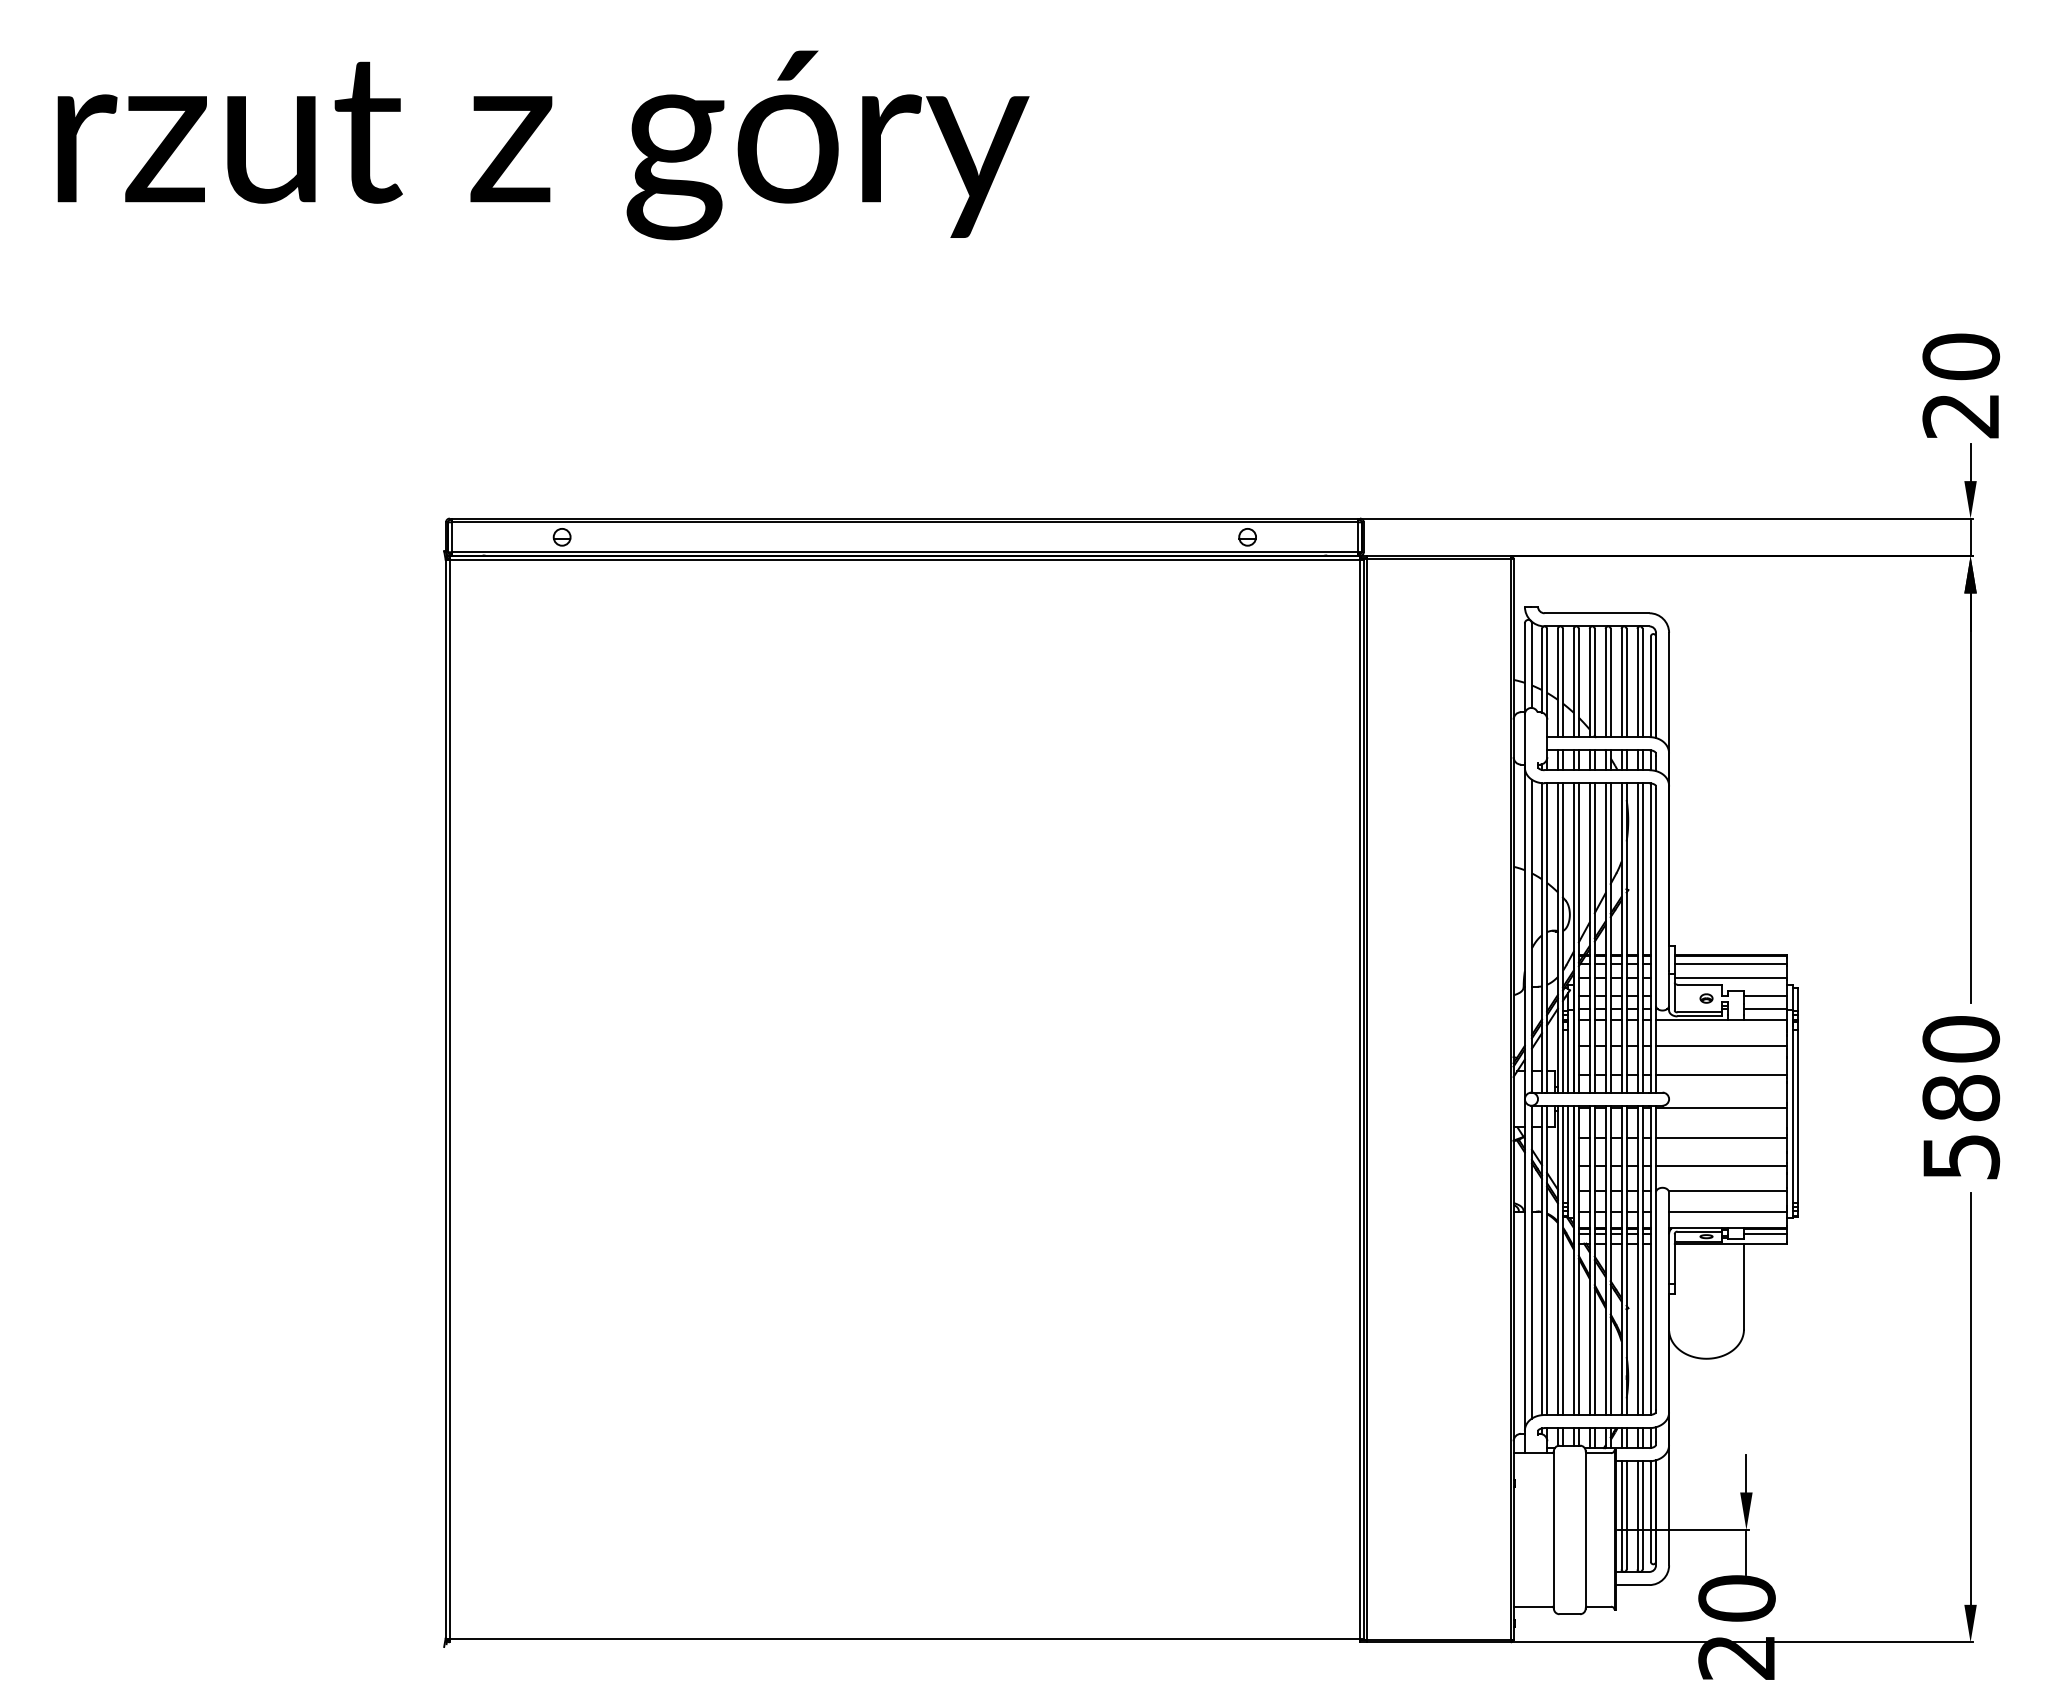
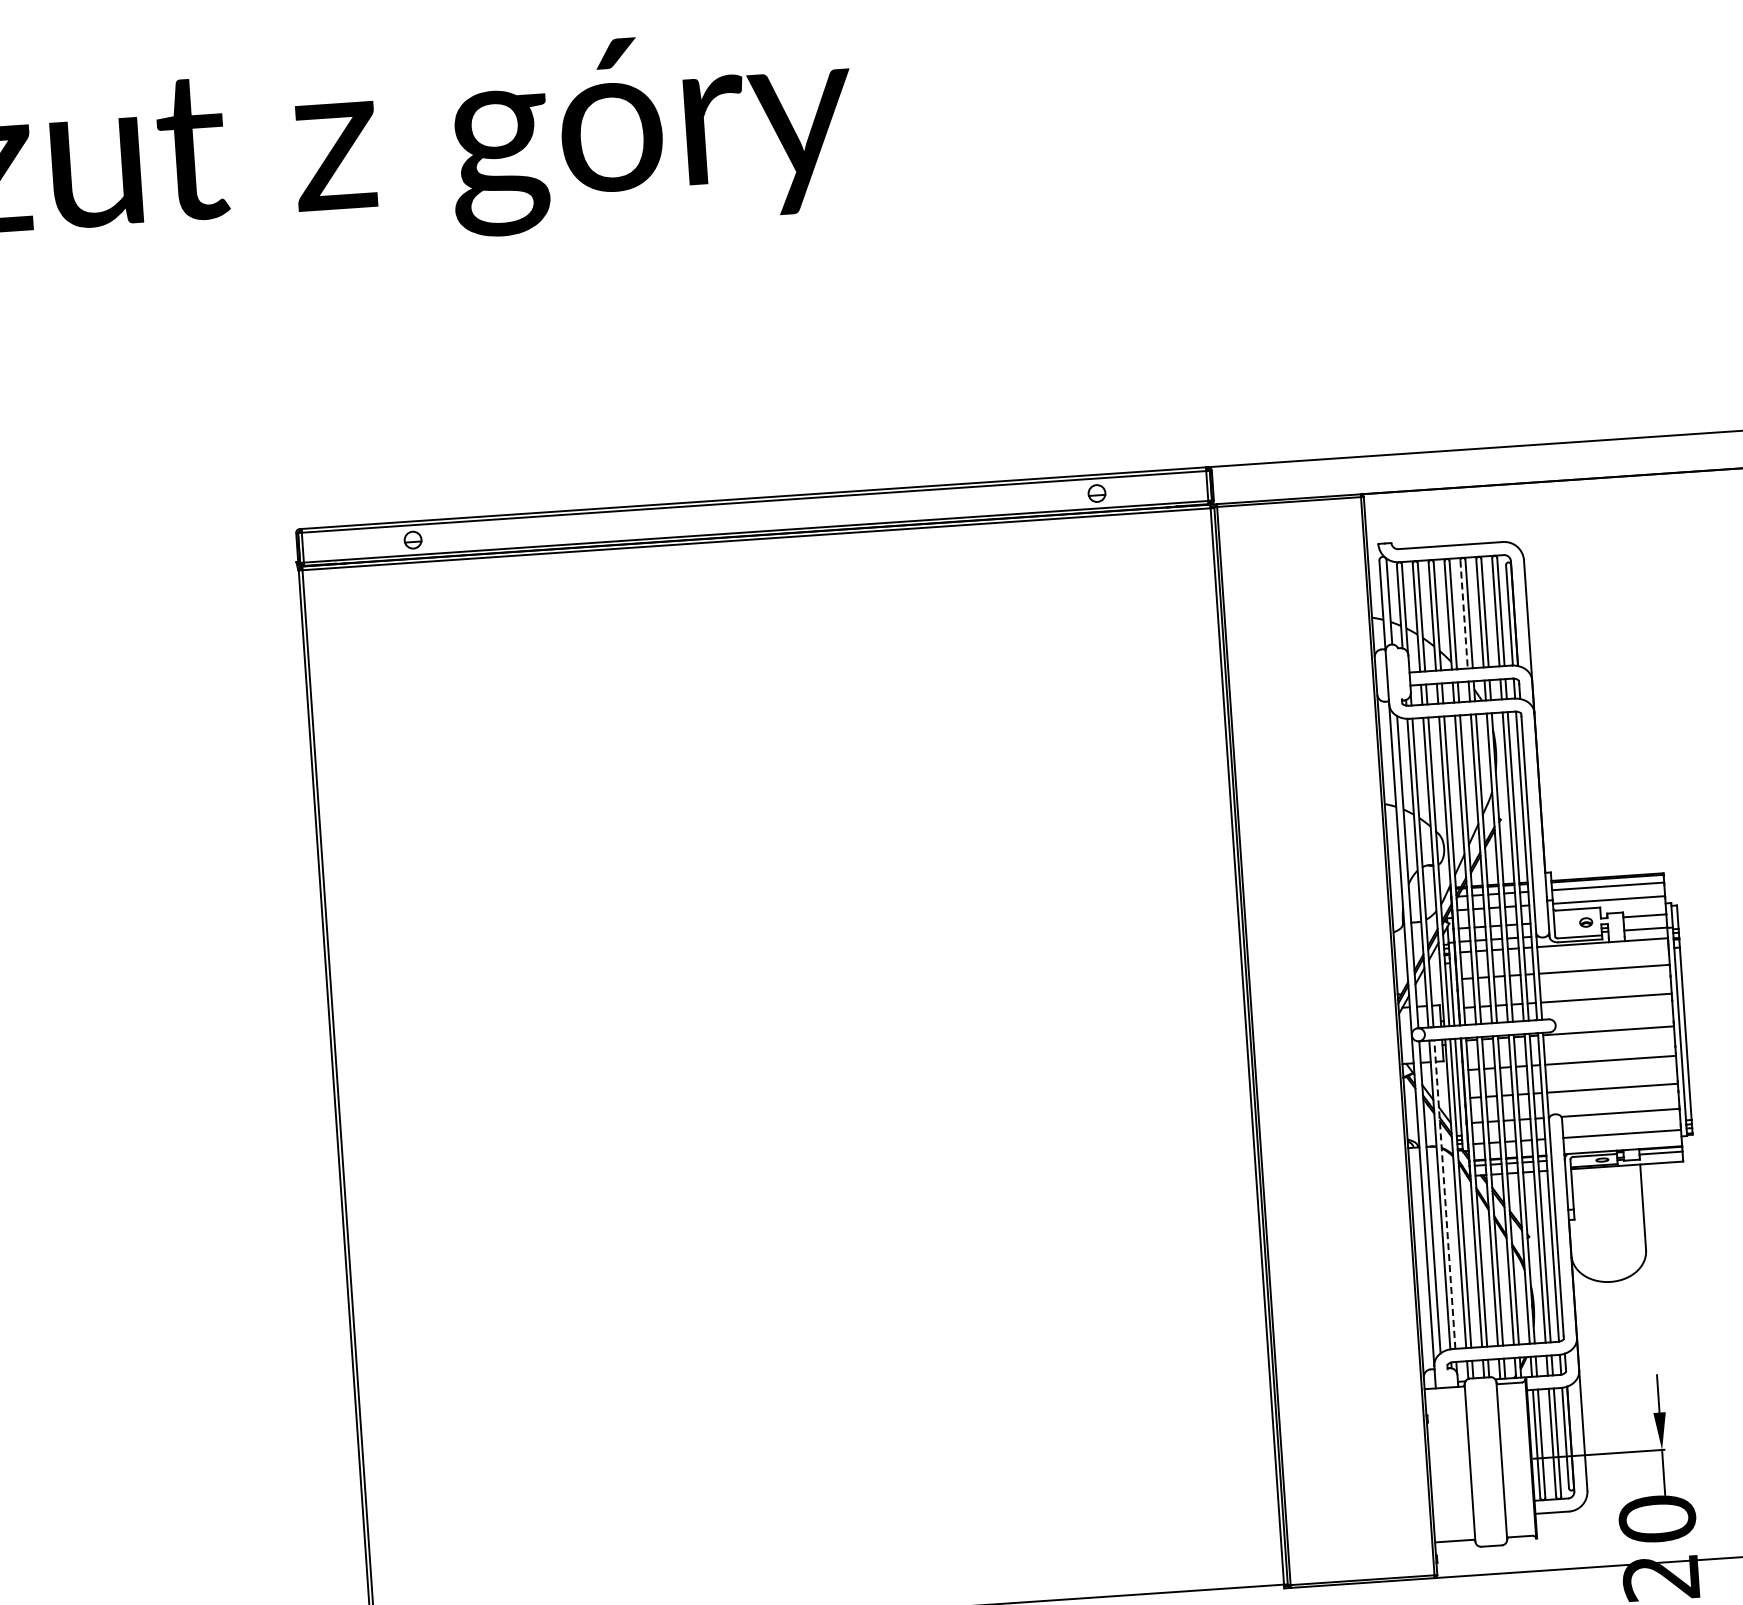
line: (1605, 683) -> (1463, 615), solid -> dashed
line: (1547, 1260) -> (1445, 1194), solid -> dashed

